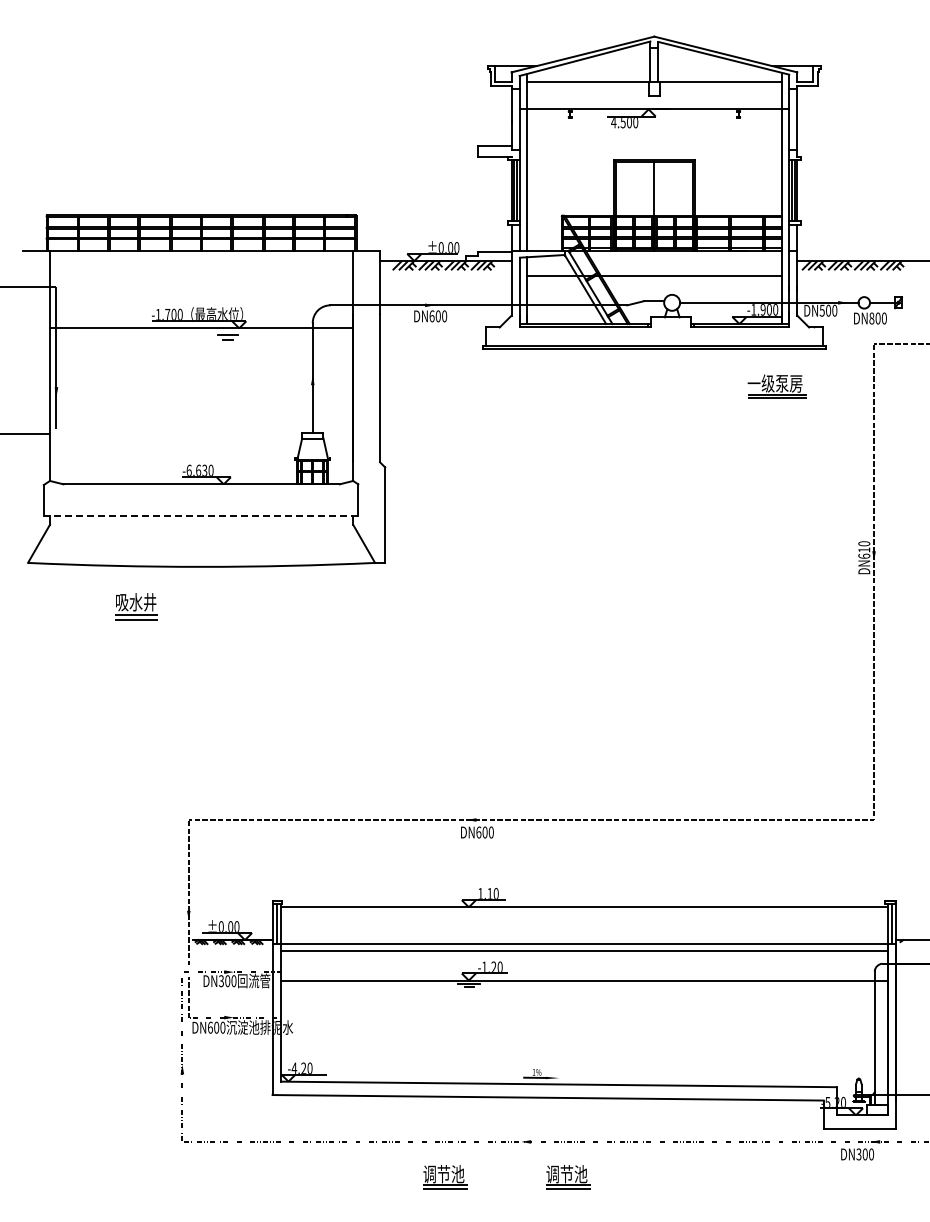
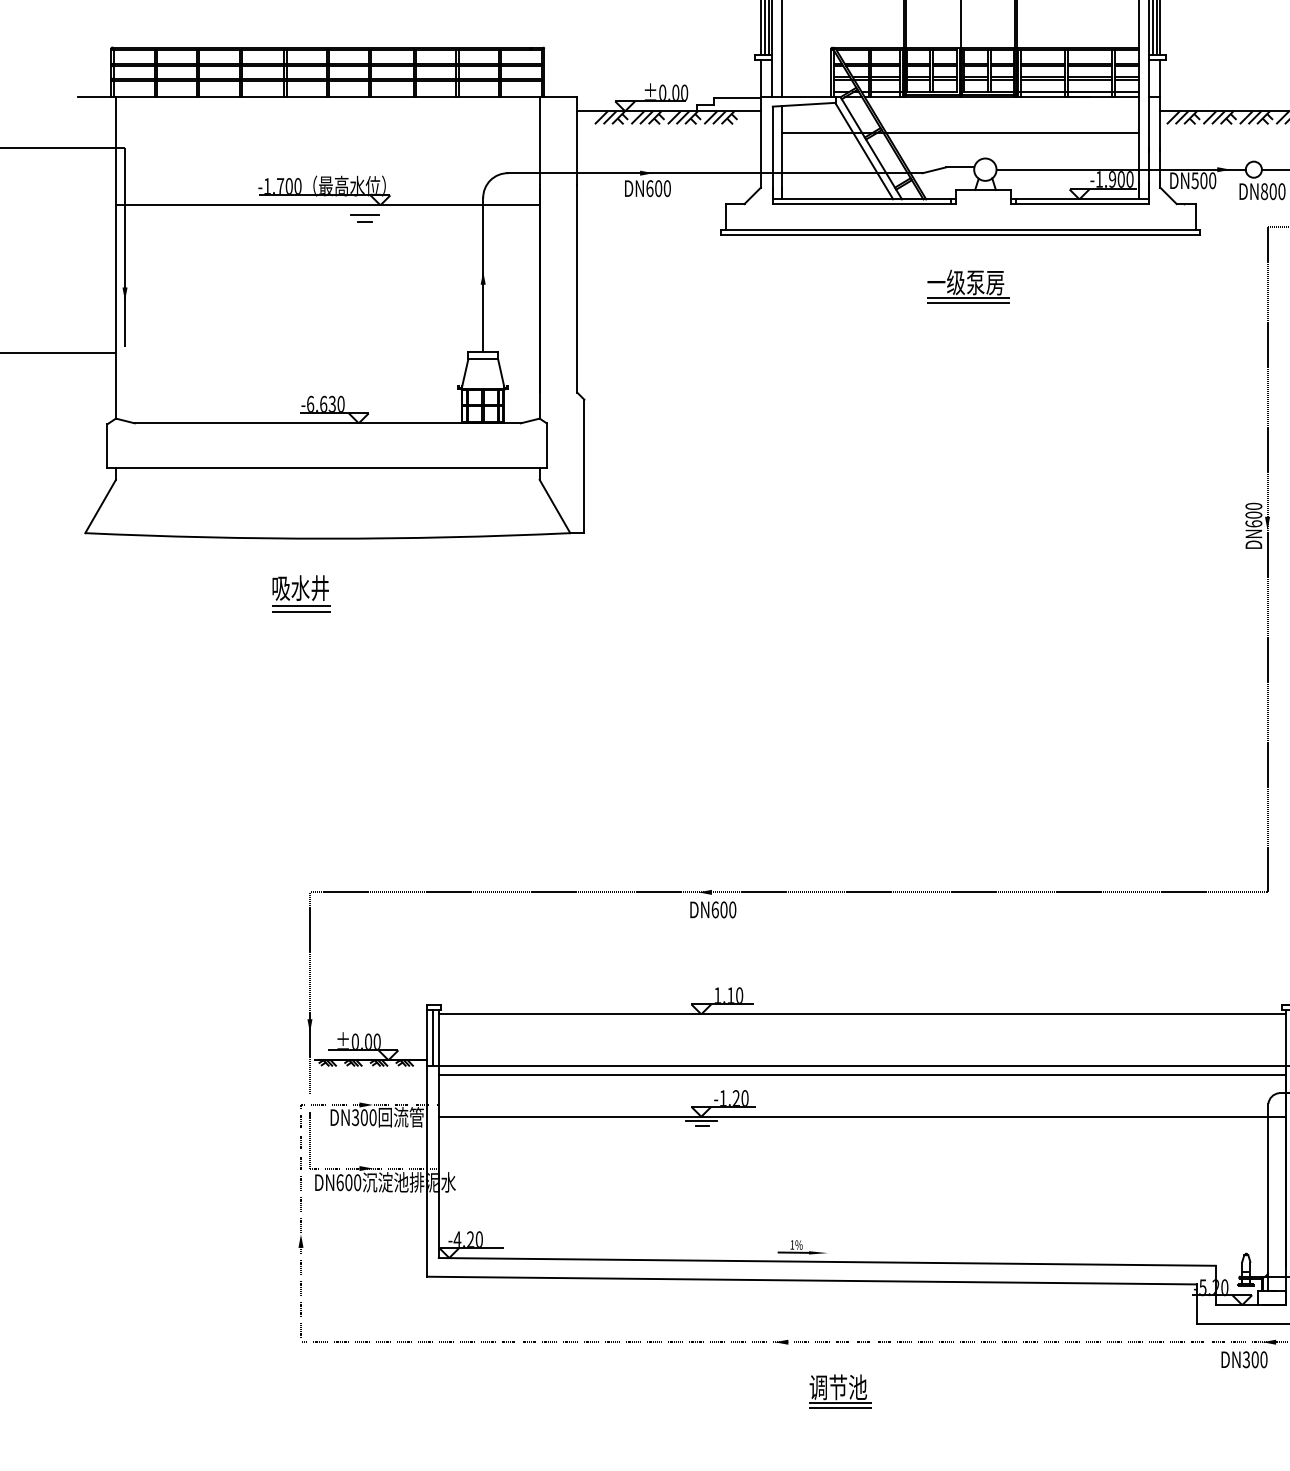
part: (776, 386) -> (967, 286), moved
line: (200, 516) -> (326, 468), dashed -> solid
text: (864, 549) -> (1254, 514), DN610 -> DN600
part: (136, 606) -> (301, 594), moved
part: (445, 1177) -> (668, 1391), removed

